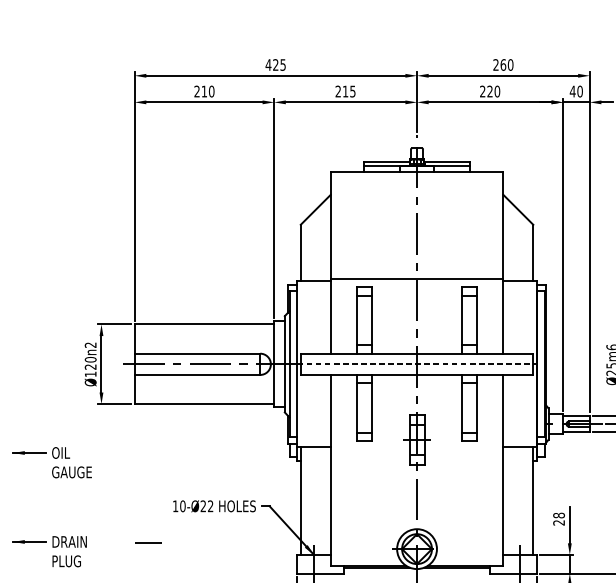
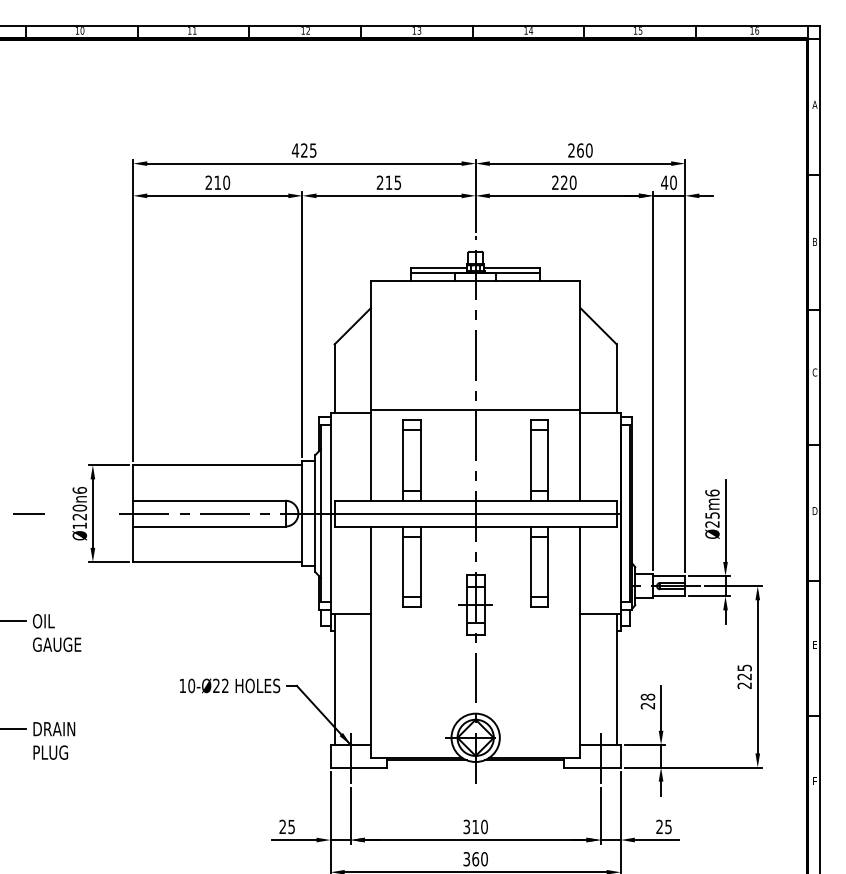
text: (90, 345) -> (79, 490), Ø120n2 -> Ø120n6
line: (417, 364) -> (476, 513), dashed -> solid
line: (148, 543) -> (28, 513), moved

